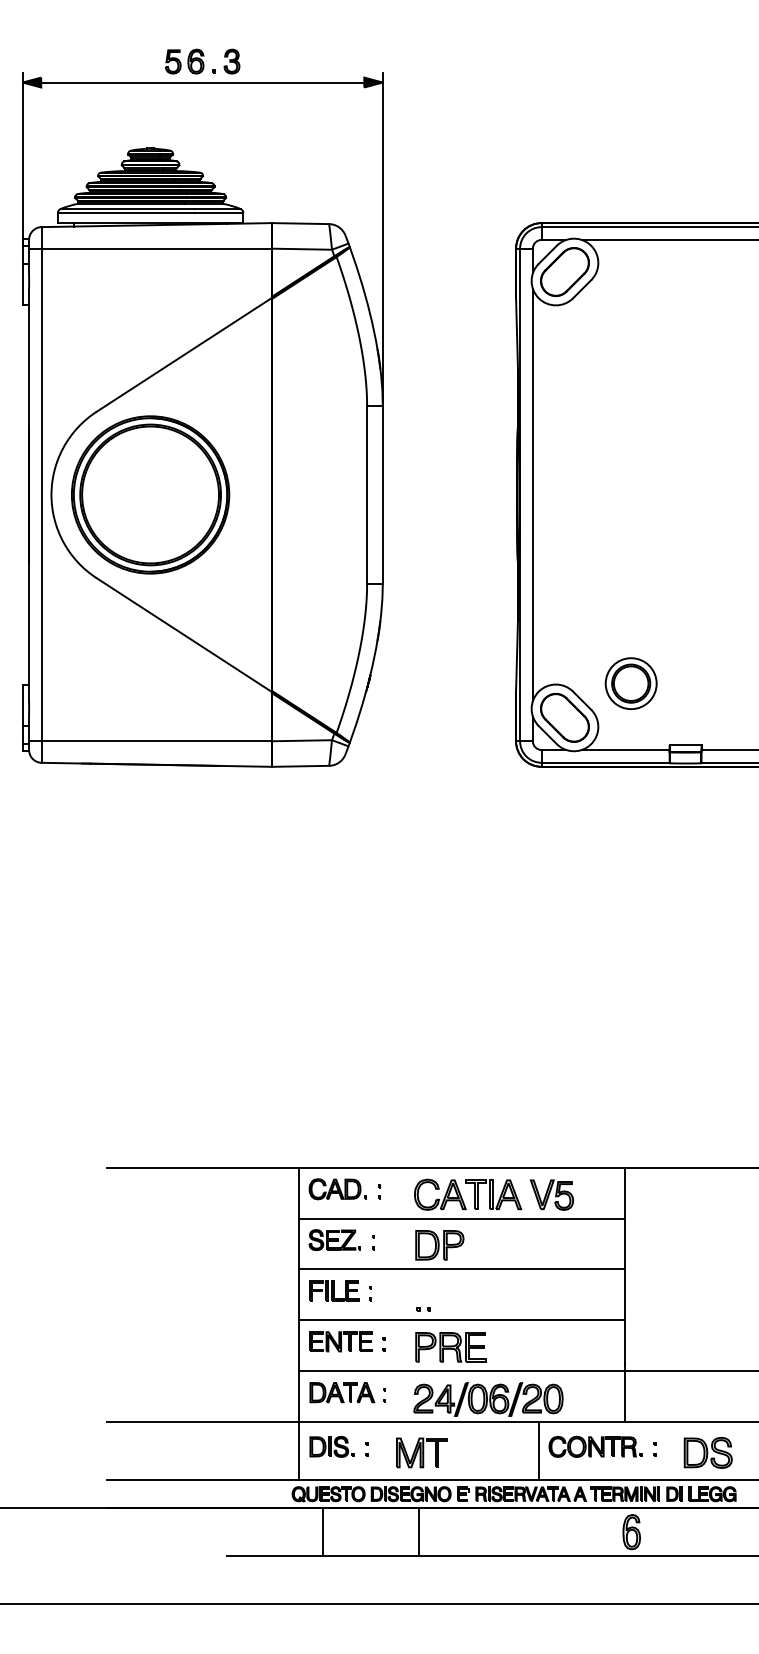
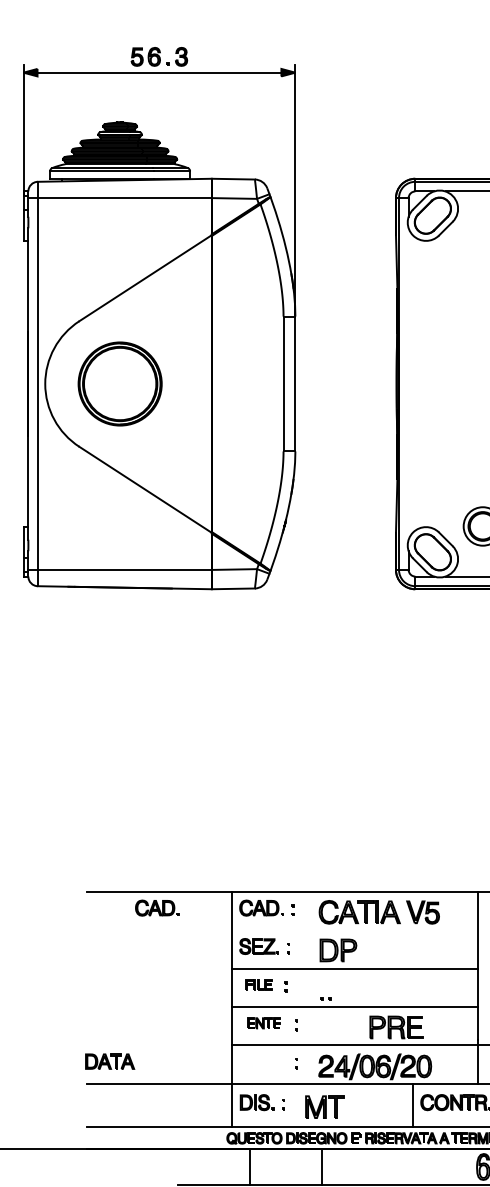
part: (150, 494) -> (120, 383), size x0.7
line: (532, 494) -> (408, 383), removed
part: (199, 1189) -> (157, 908), added
line: (461, 1218) -> (354, 930), removed
part: (334, 1290) -> (258, 984), size x0.7
part: (340, 1341) -> (263, 1023), size x0.7
part: (450, 1347) -> (396, 1027), moved
part: (342, 1392) -> (110, 1061), moved

